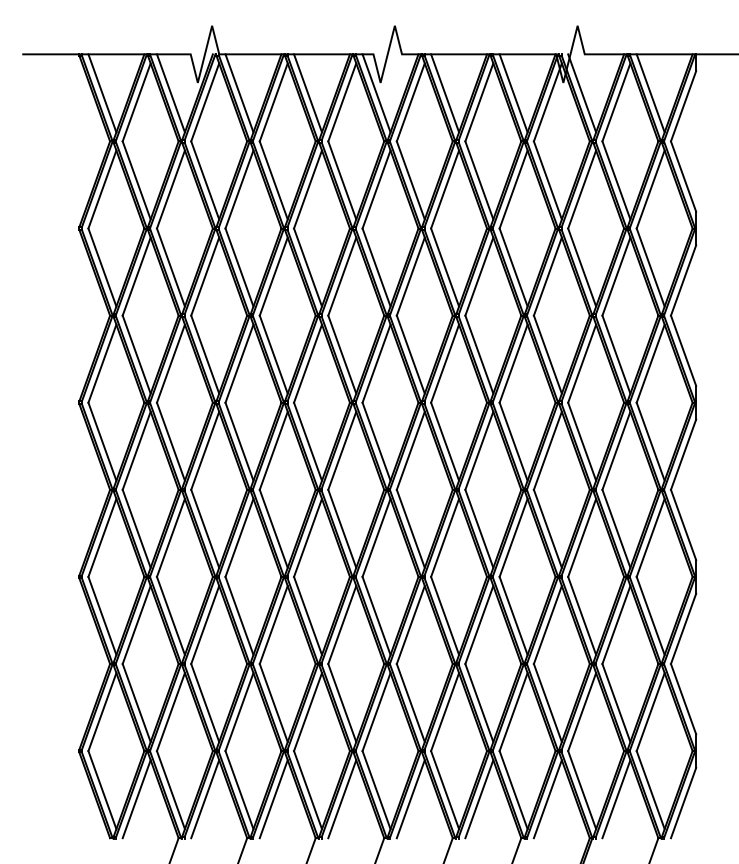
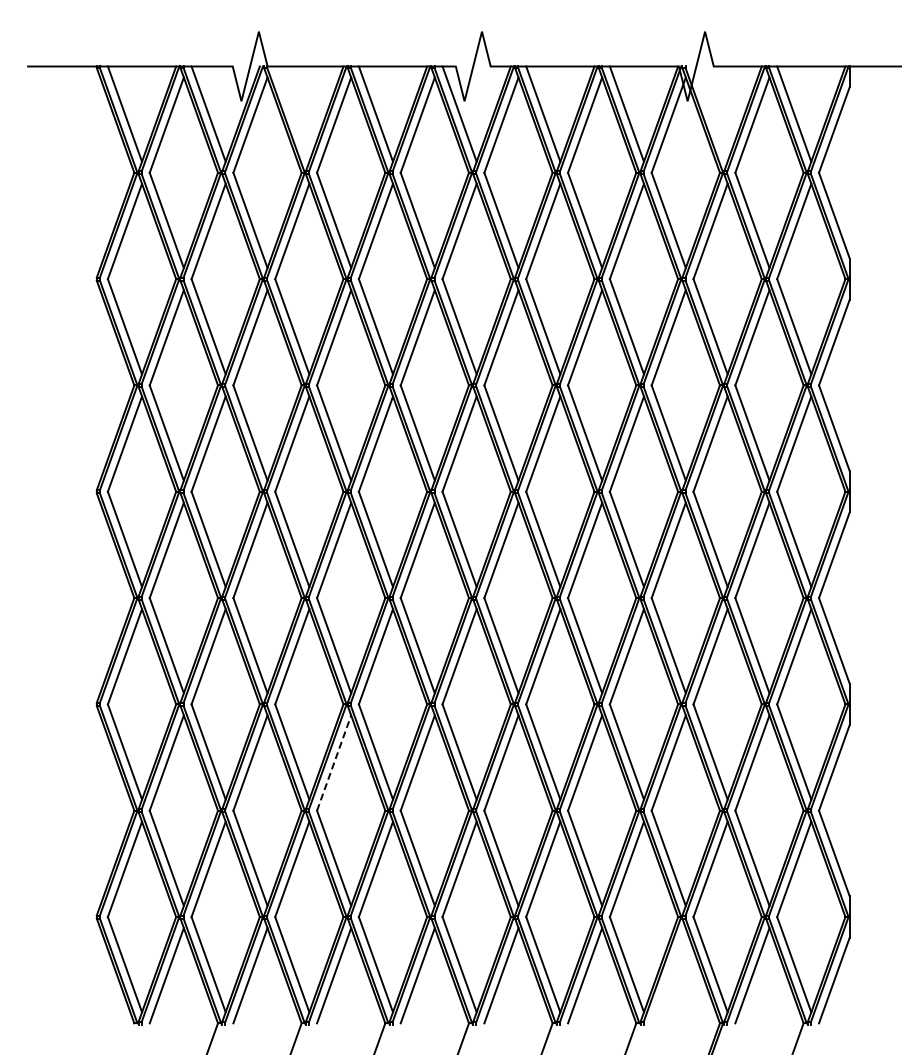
line: (239, 92) -> (292, 113), removed
line: (582, 92) -> (710, 113), removed
line: (274, 625) -> (334, 763), solid -> dashed
line: (547, 799) -> (668, 975), removed

